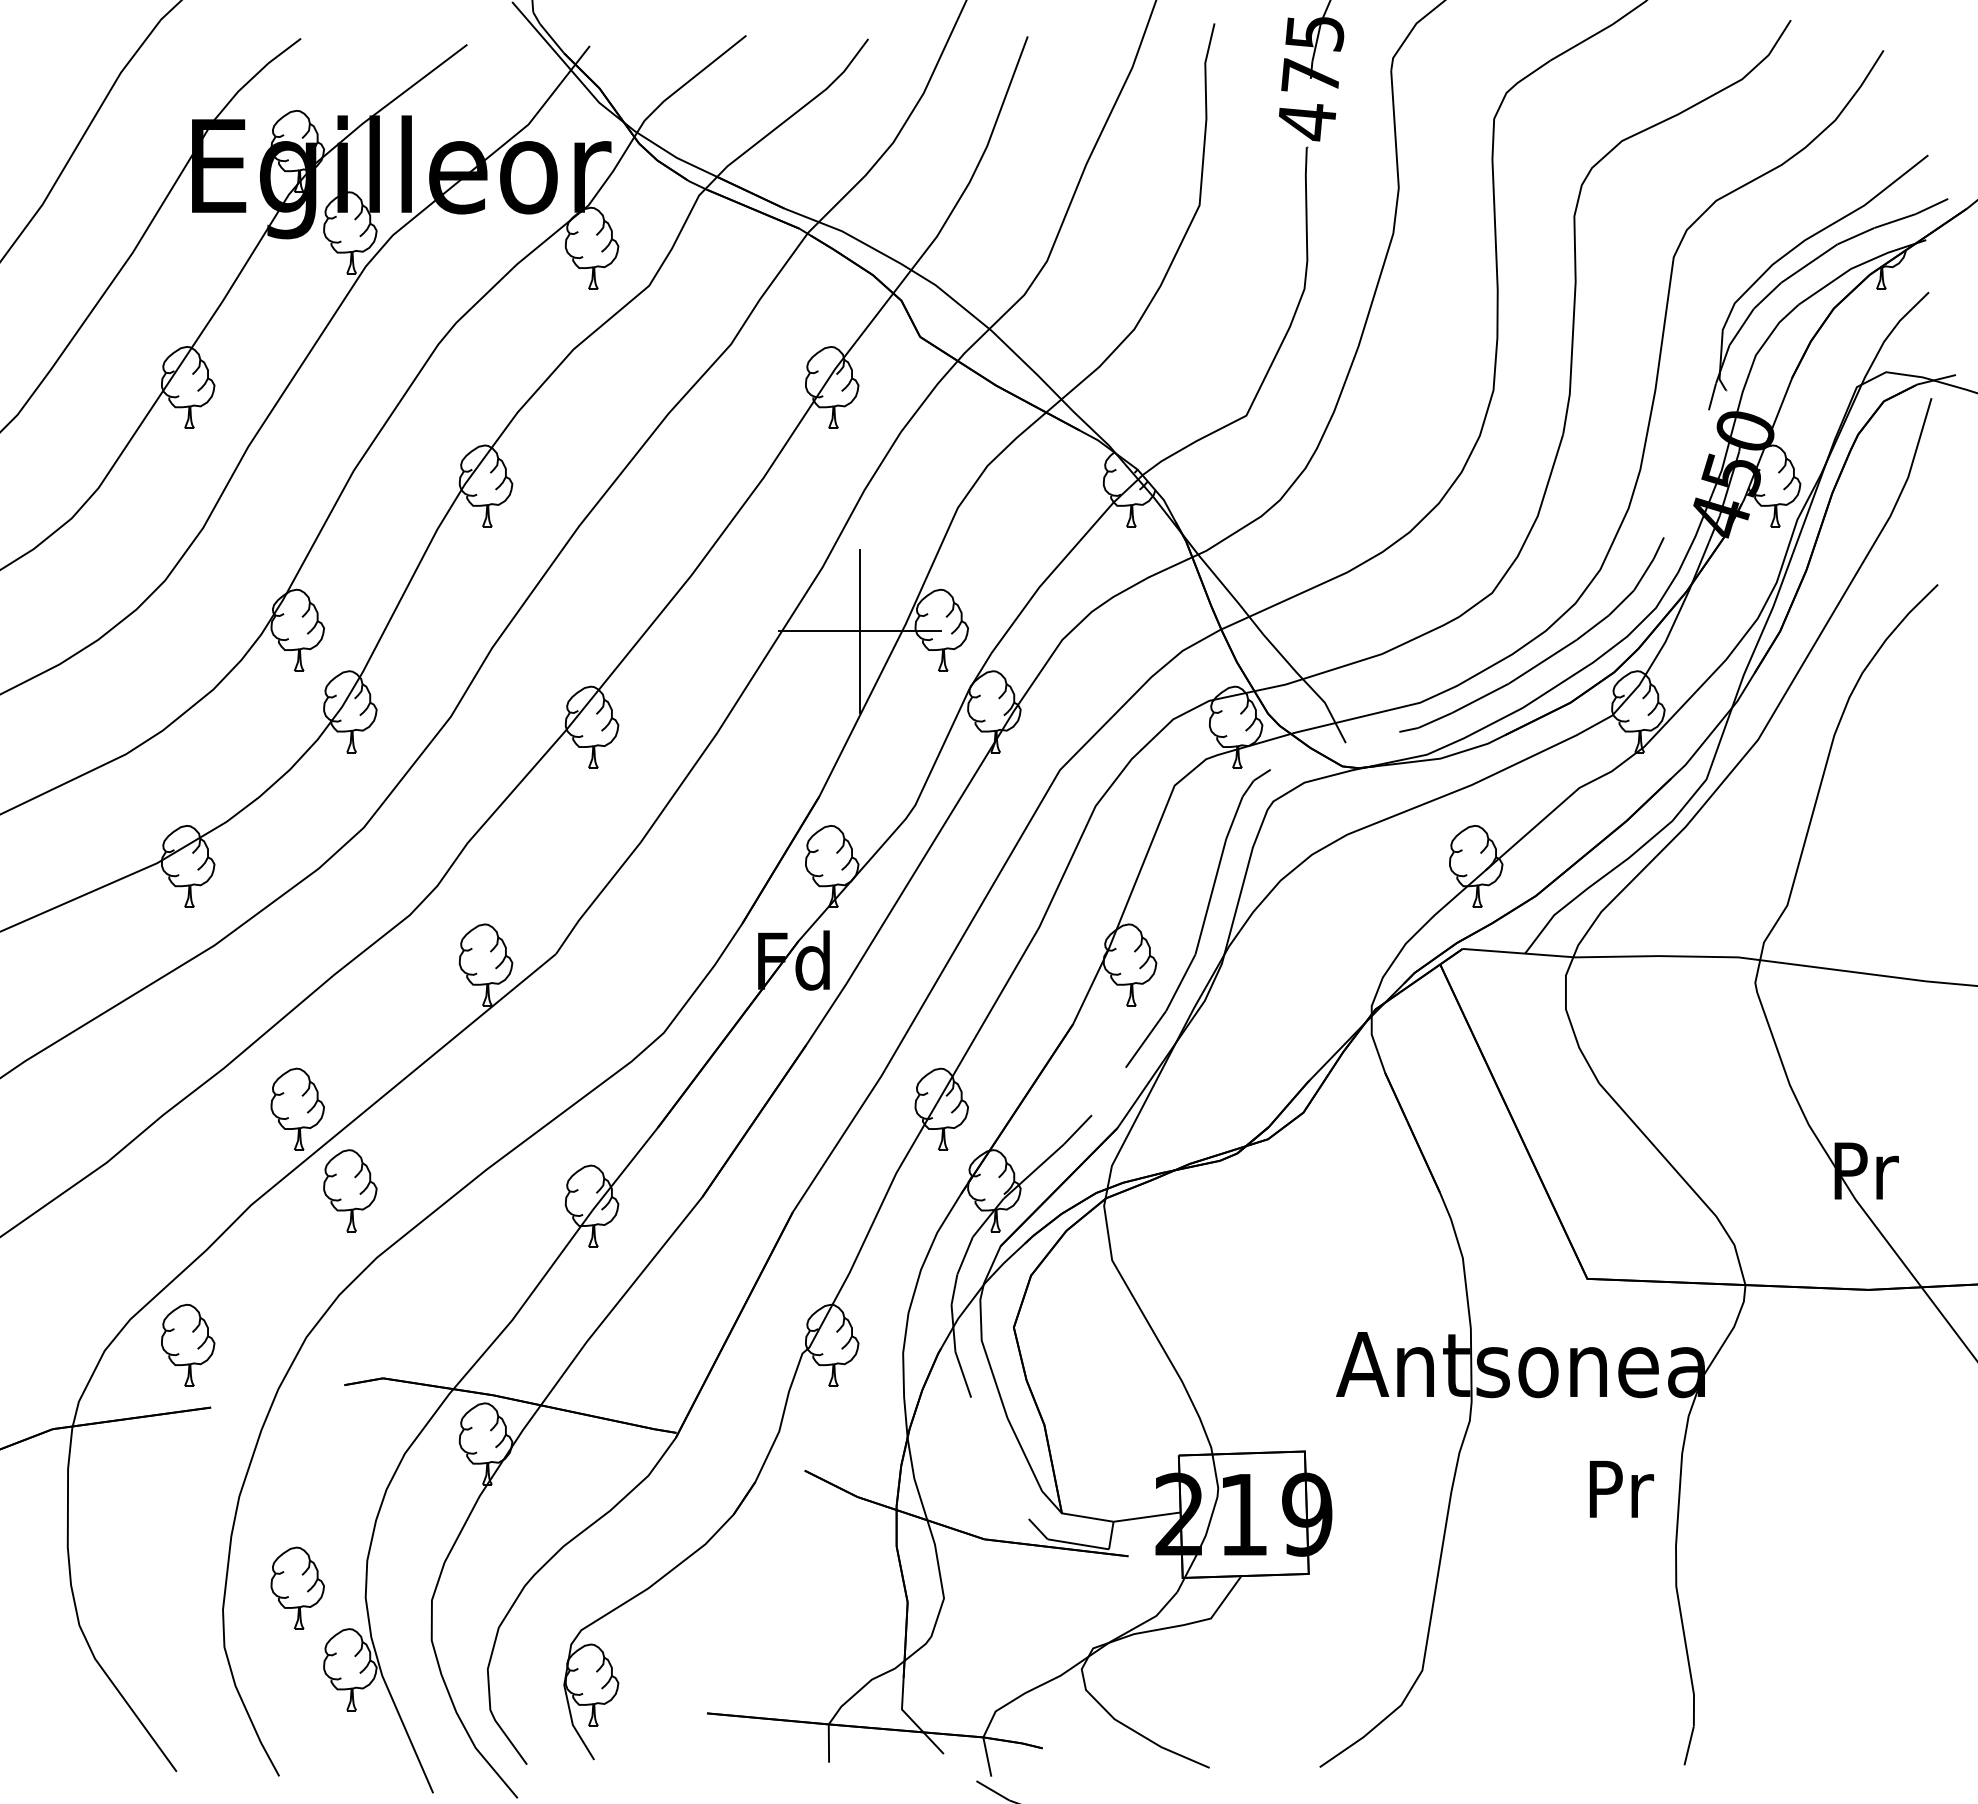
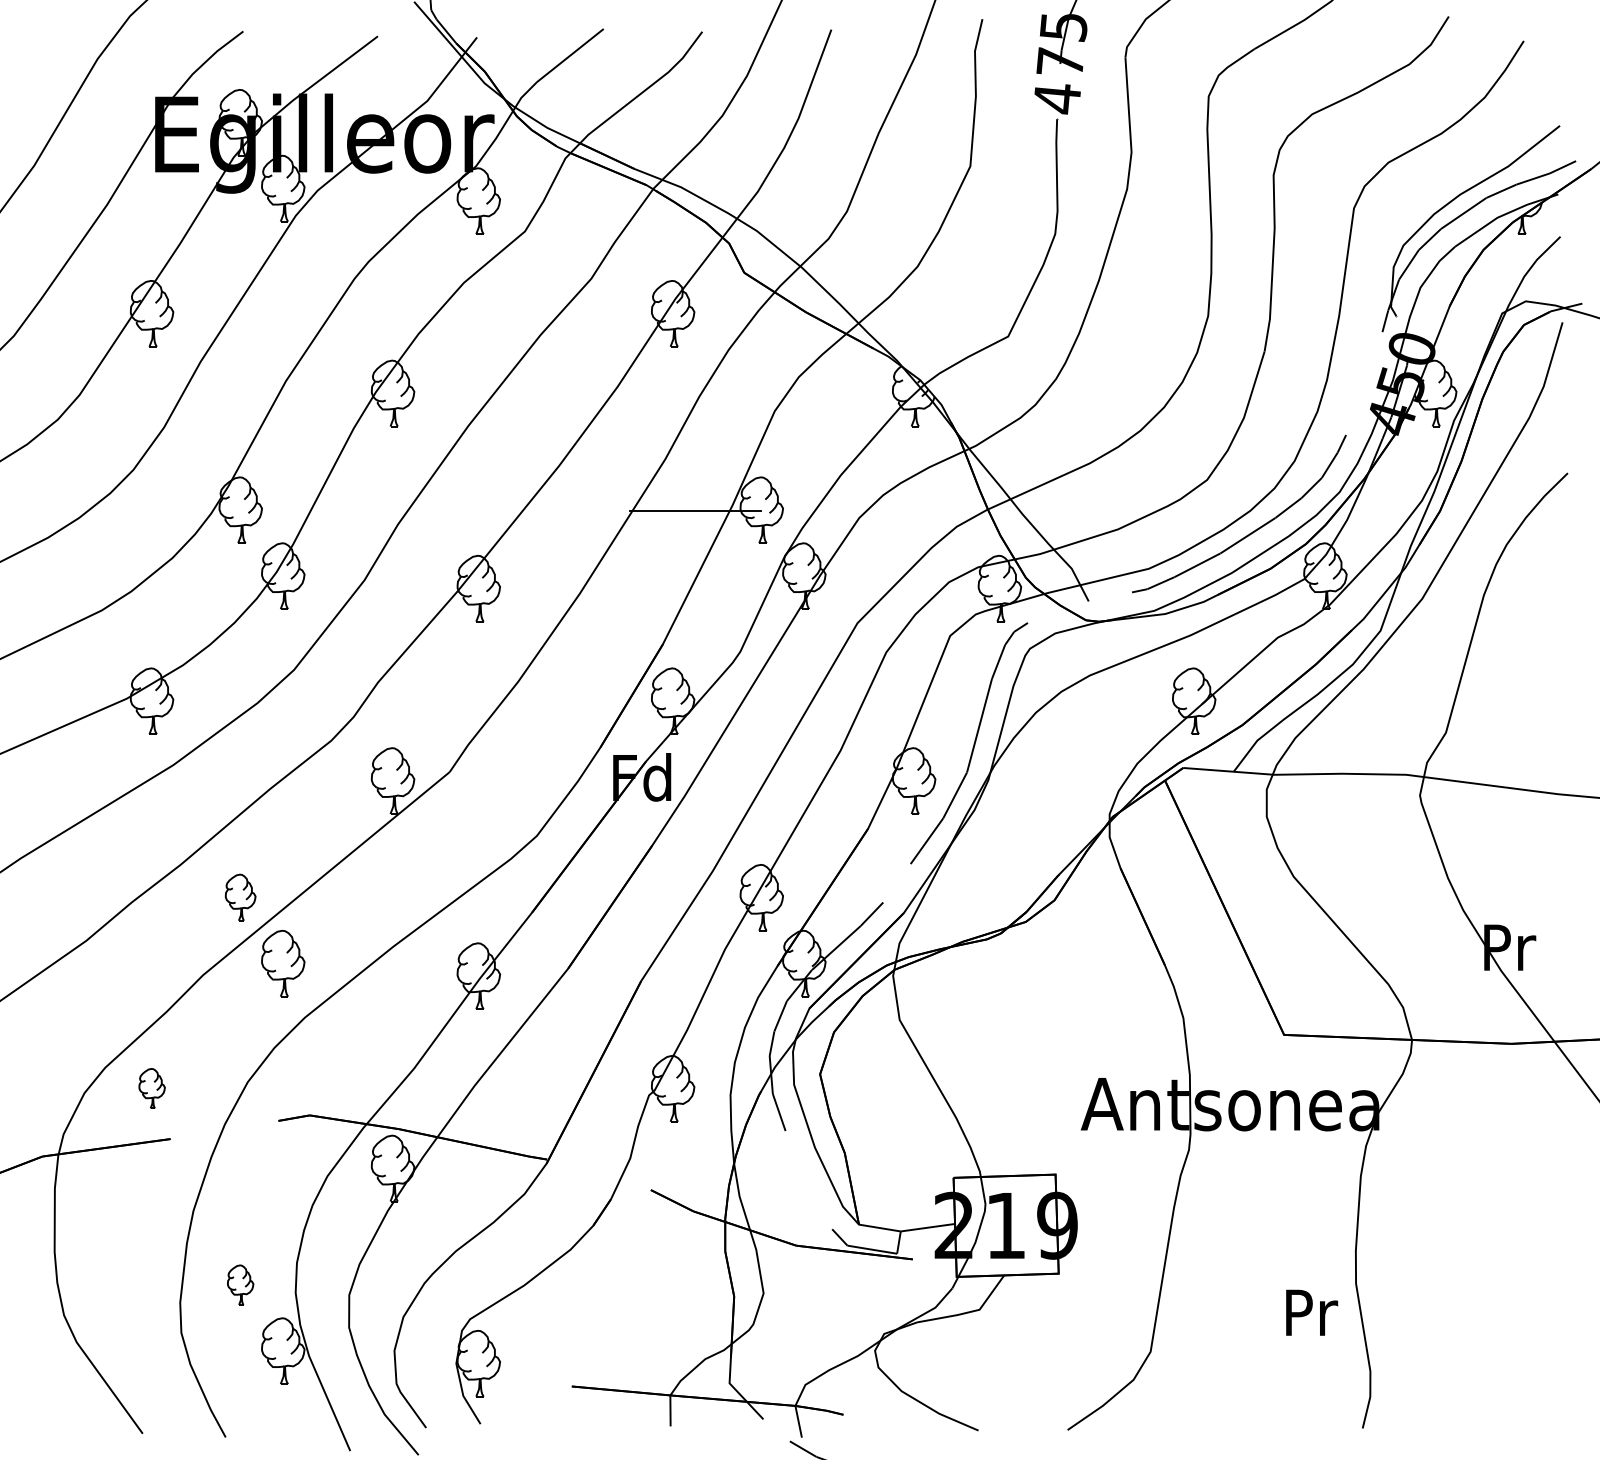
line: (859, 631) -> (695, 511), removed
part: (297, 1108) -> (240, 897), size x0.7
part: (188, 1344) -> (152, 1088), size x0.6
text: (1622, 1489) -> (1312, 1312), moved
part: (297, 1587) -> (240, 1284), size x0.6

